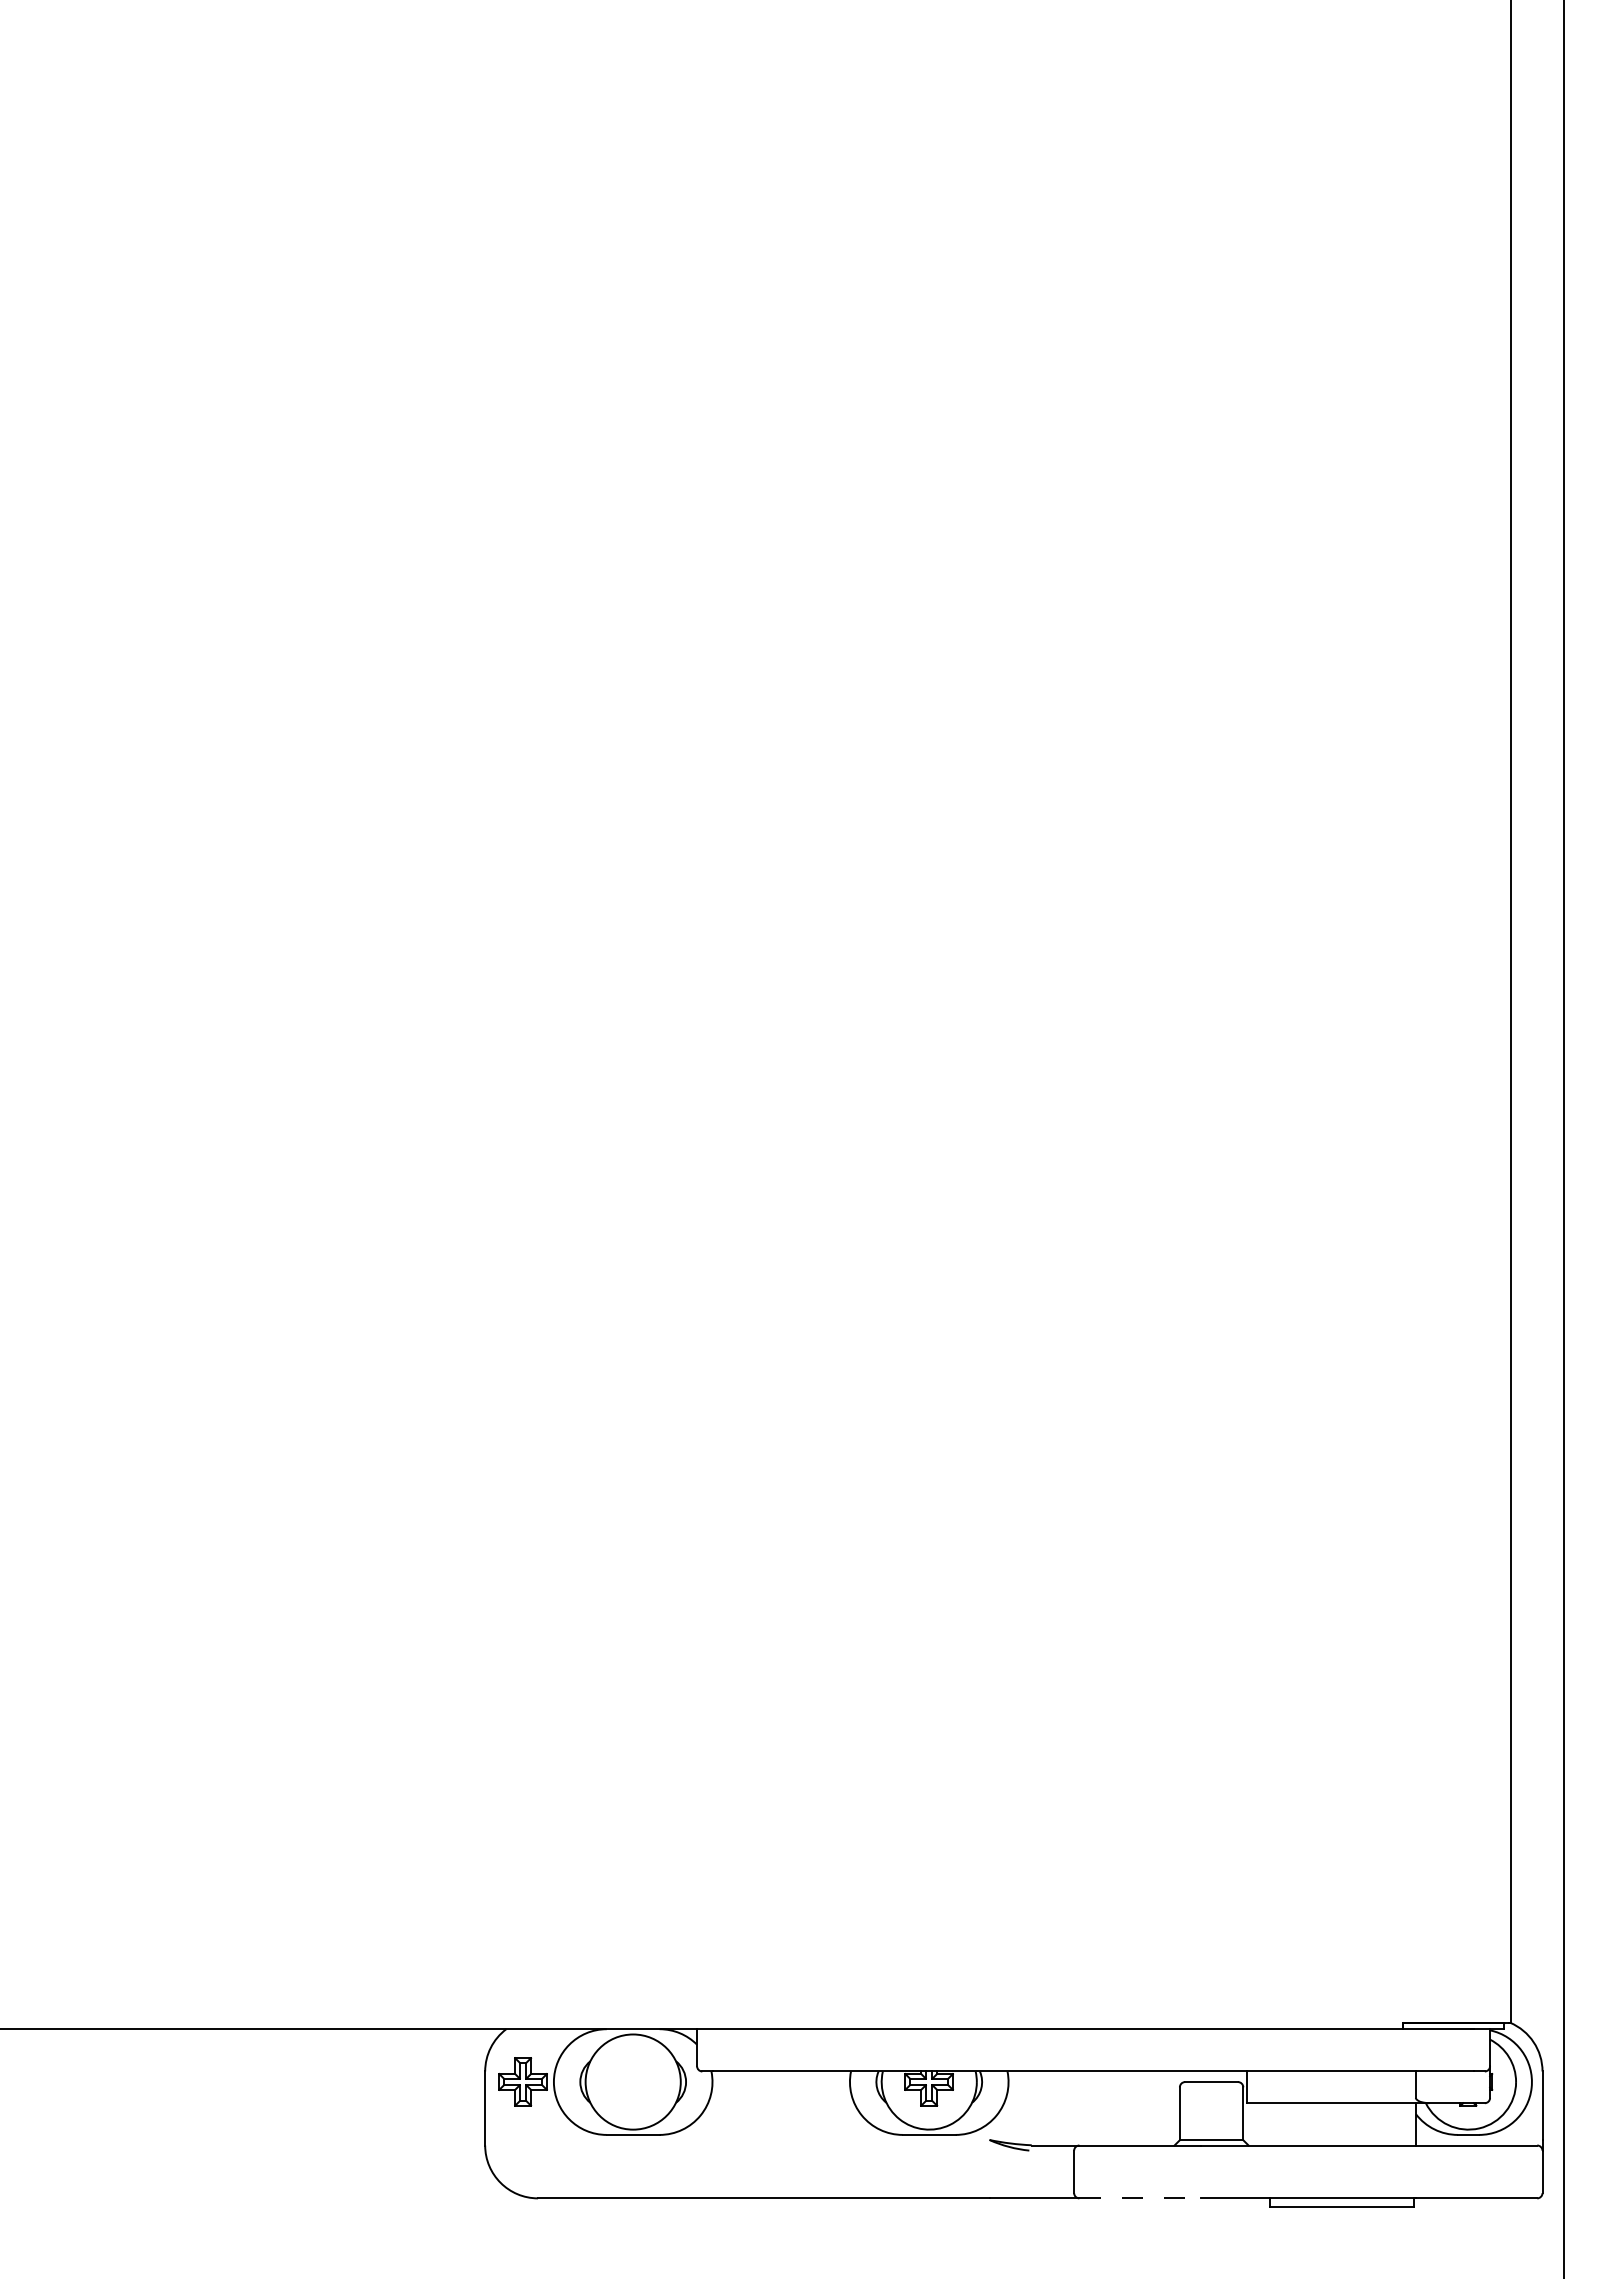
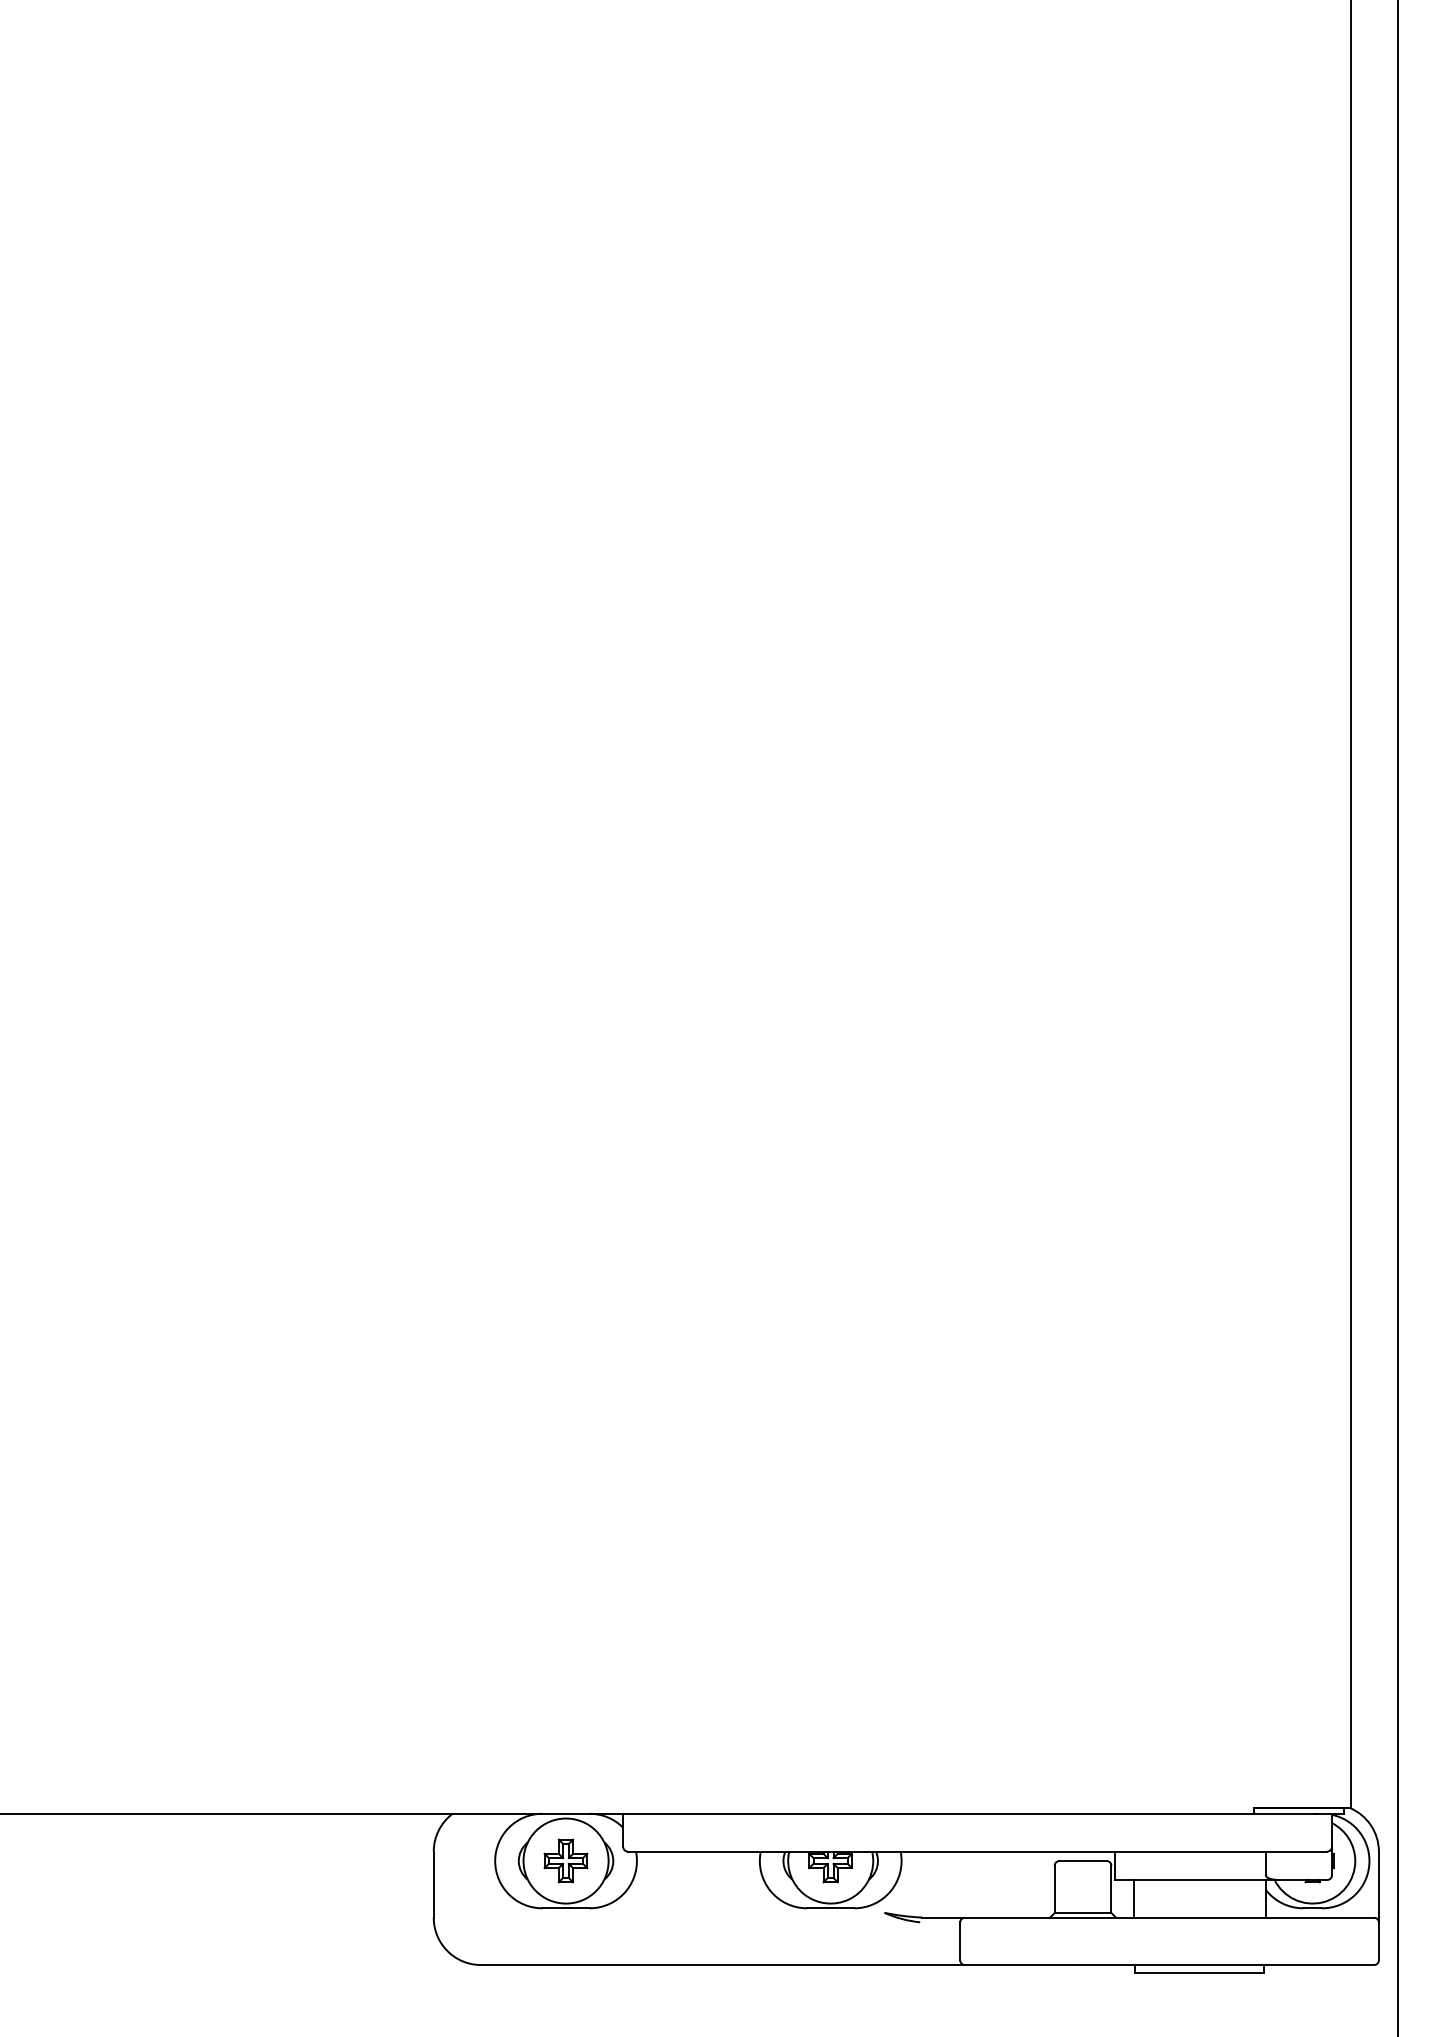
part: (522, 2081) -> (565, 1860), moved
line: (1268, 2124) -> (1133, 1898), added
line: (1140, 2198) -> (1019, 1965), dashed -> solid

